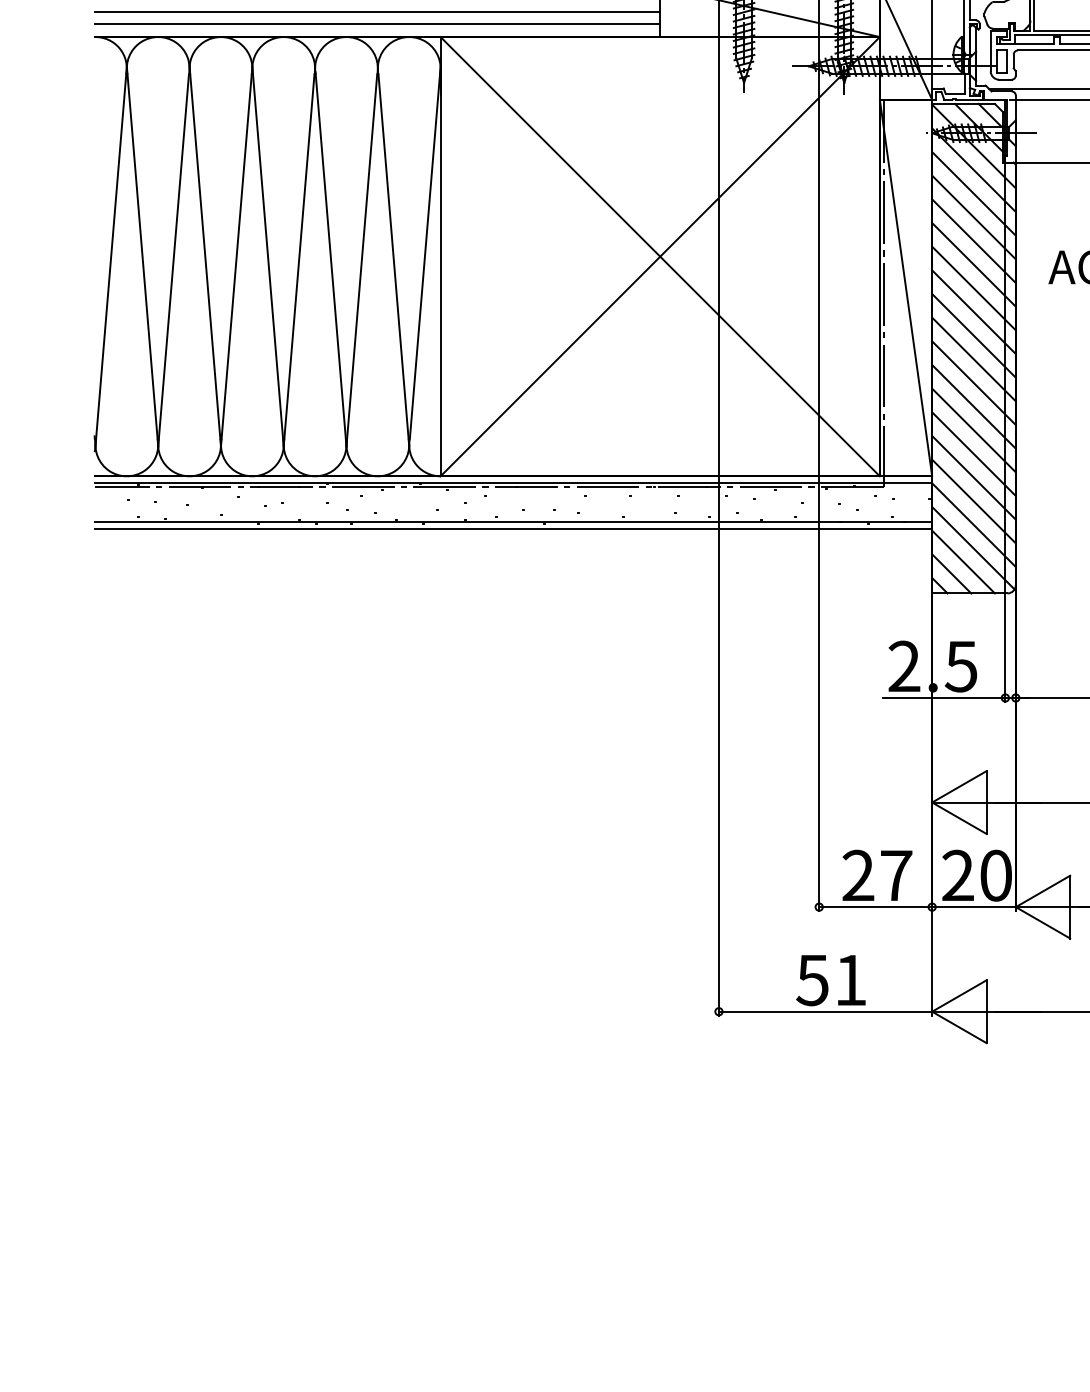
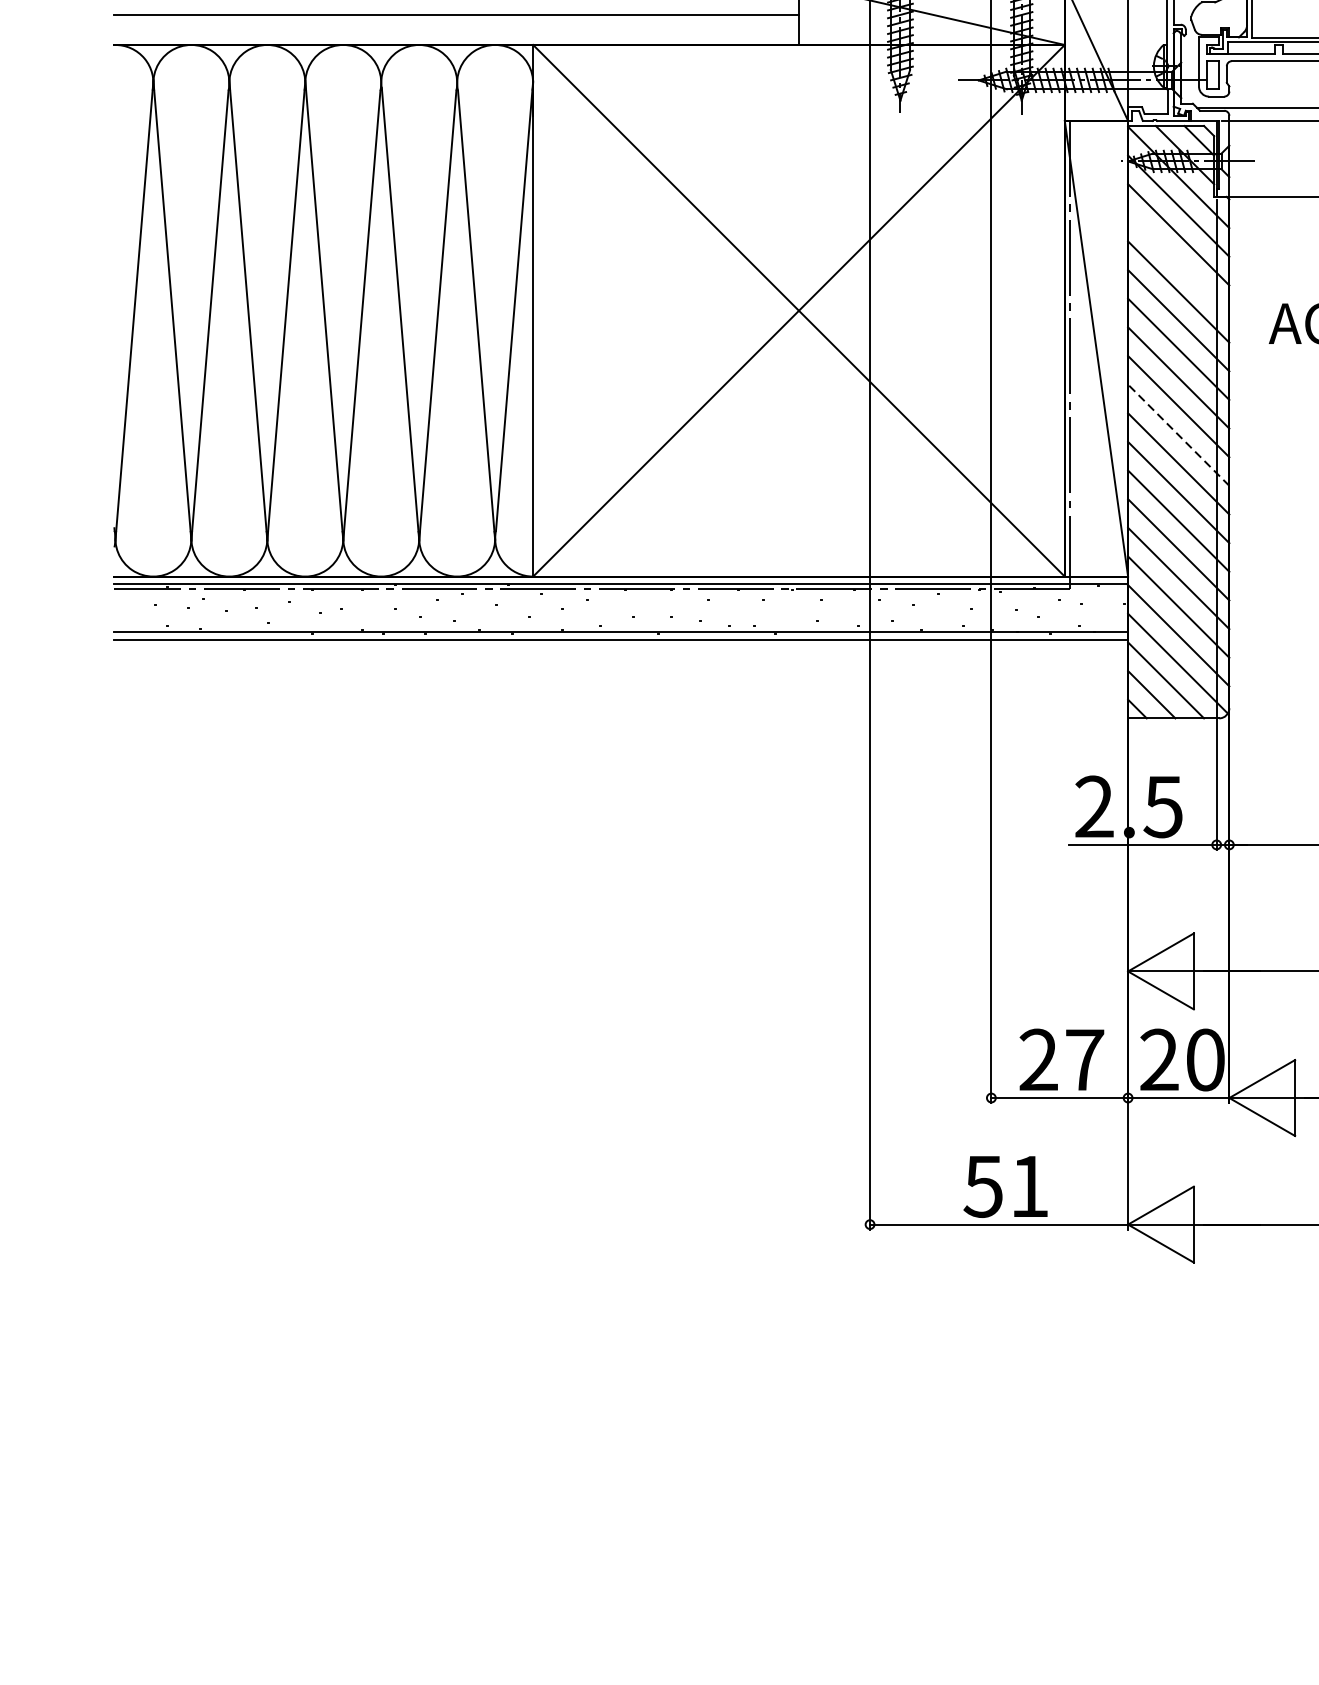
line: (377, 24) -> (456, 29), removed
line: (973, 217) -> (1178, 263), removed
line: (973, 359) -> (1178, 435), solid -> dashed

